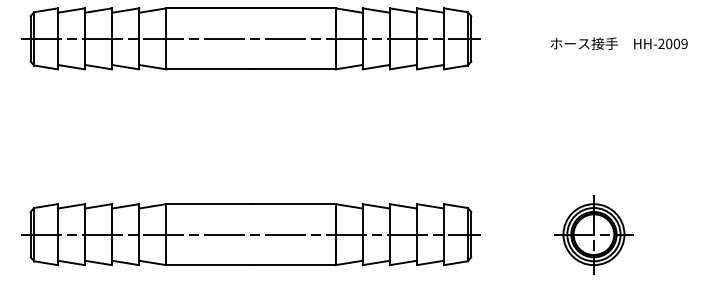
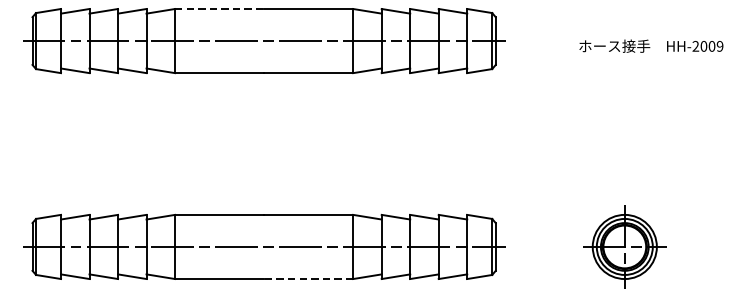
line: (209, 8) -> (220, 9), solid -> dashed
line: (292, 265) -> (307, 279), solid -> dashed

